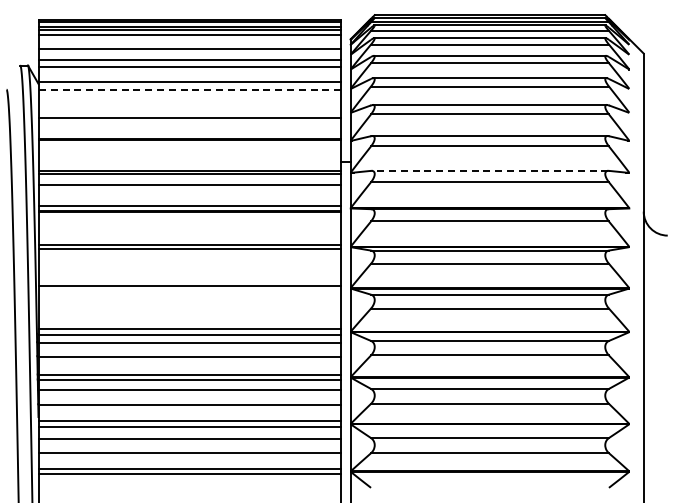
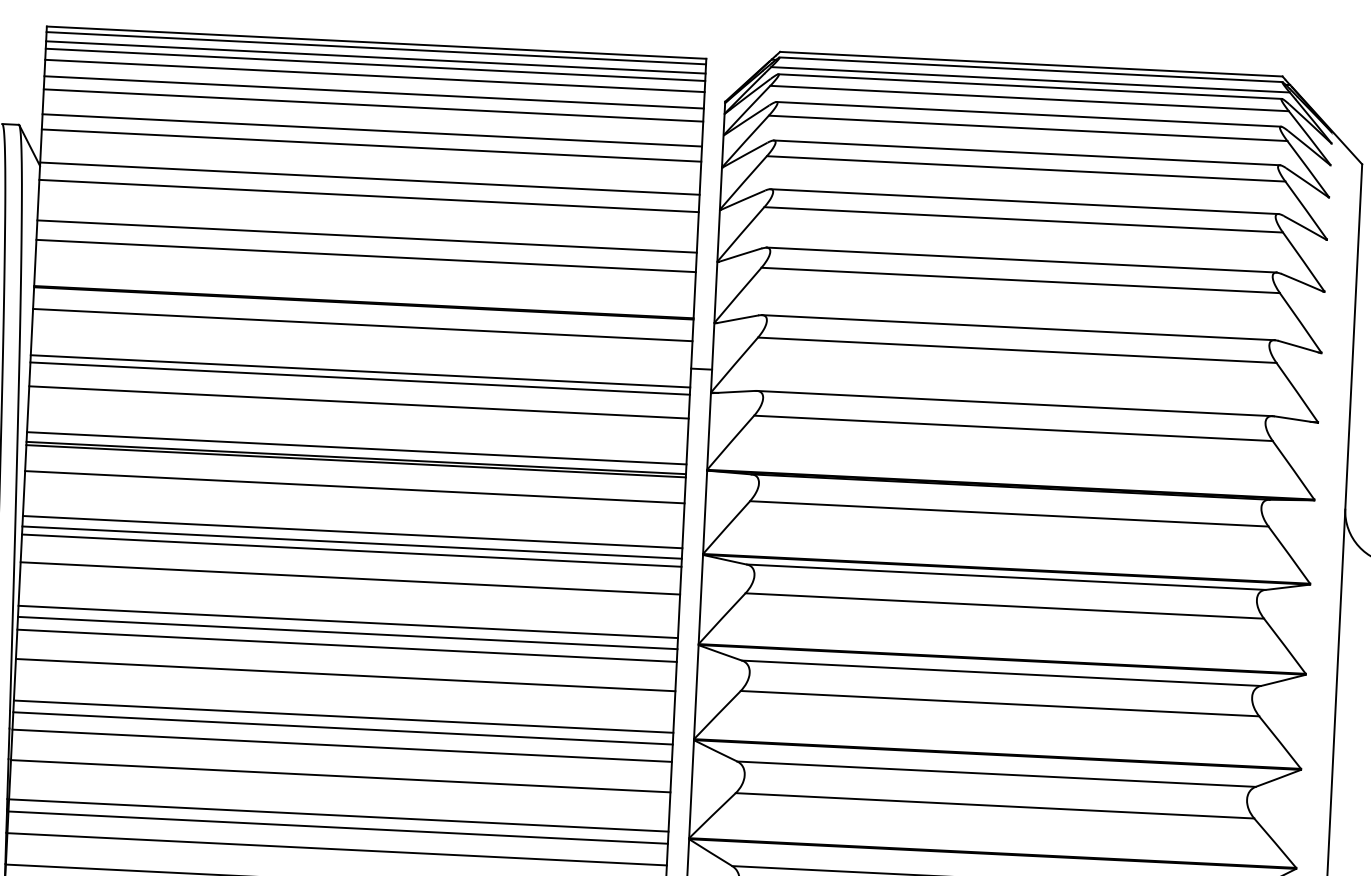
line: (189, 42) -> (373, 91), added
line: (189, 90) -> (368, 196), dashed -> solid
line: (189, 108) -> (366, 235), added
line: (189, 149) -> (362, 324), added
line: (489, 170) -> (1013, 402), dashed -> solid
line: (189, 223) -> (354, 486), added
line: (189, 253) -> (351, 551), added
line: (189, 265) -> (349, 577), added
line: (189, 290) -> (347, 632), added
line: (189, 296) -> (346, 645), added
line: (189, 310) -> (344, 675), added

